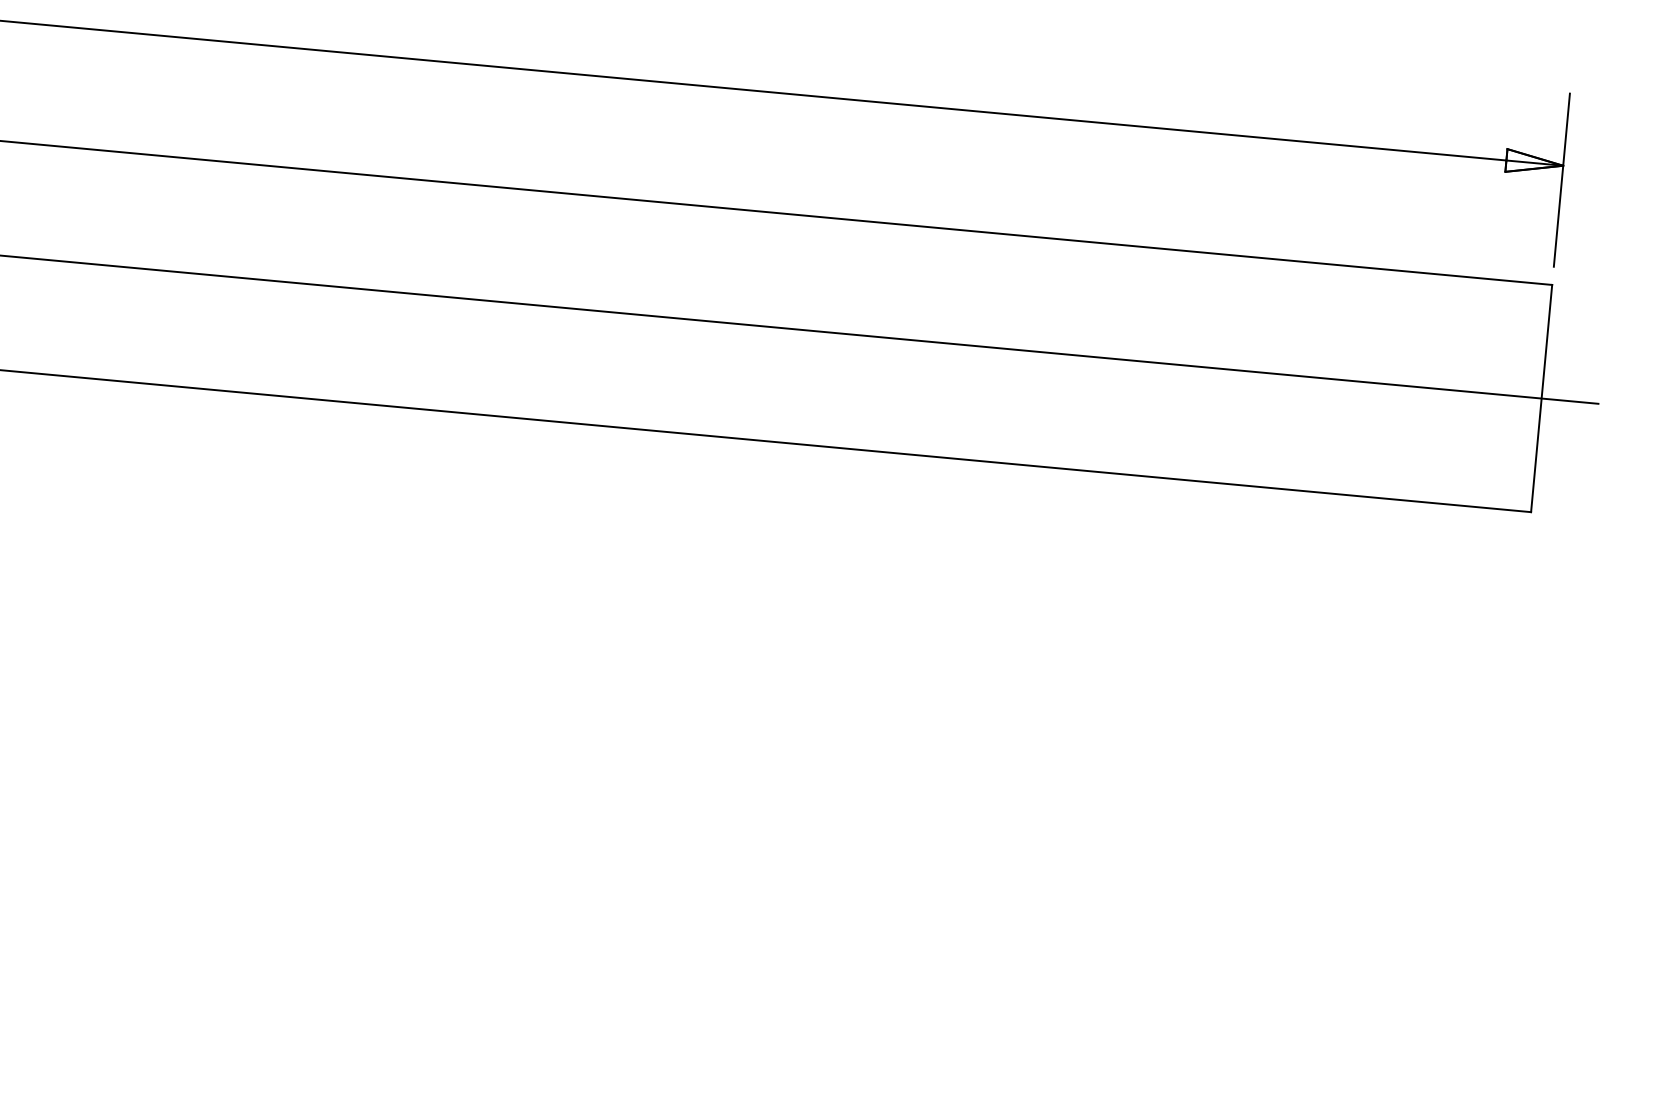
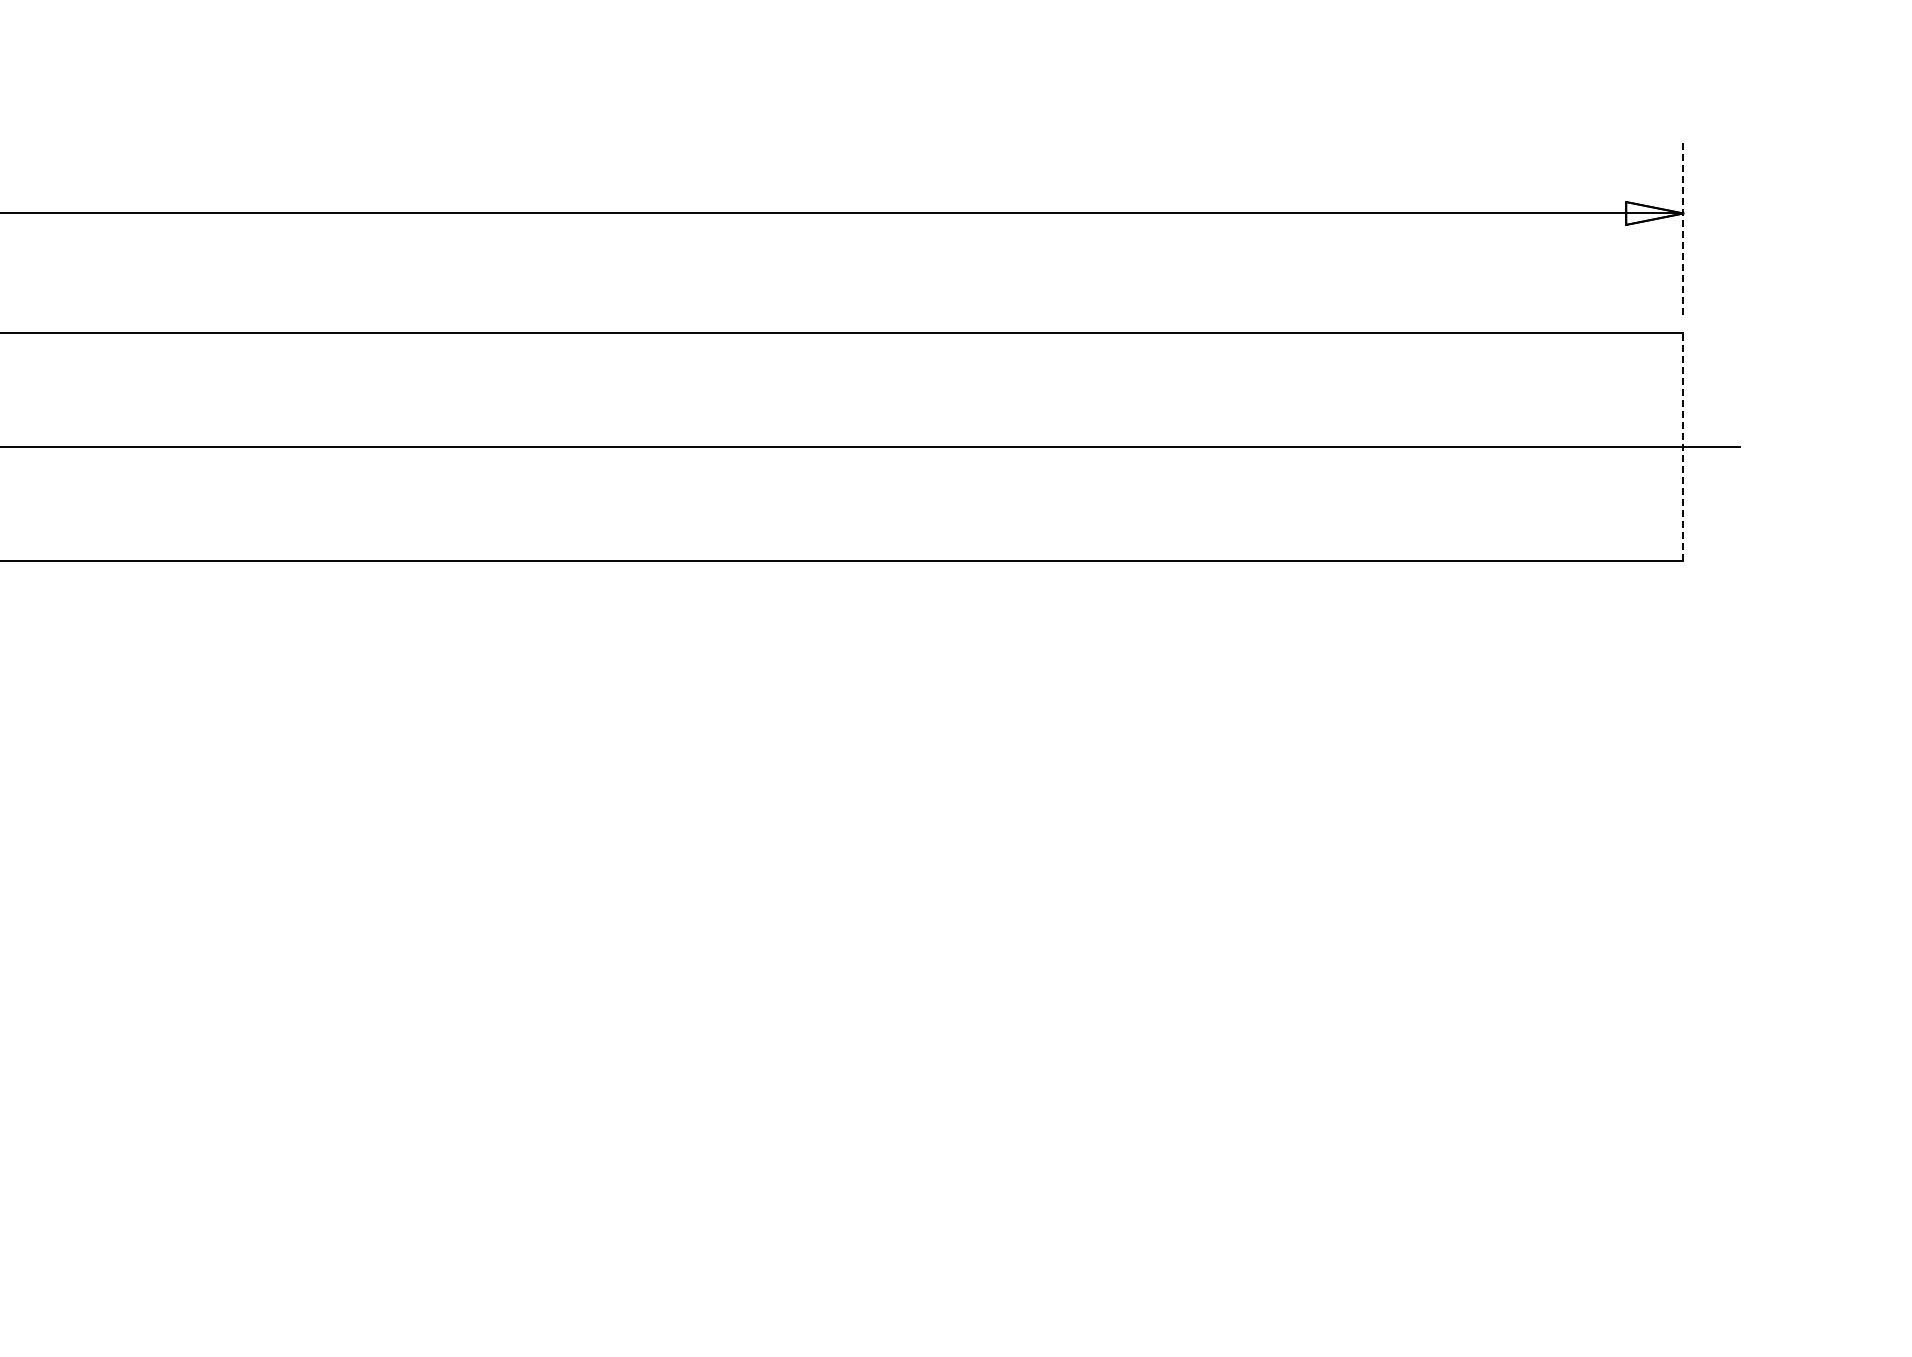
line: (1562, 179) -> (1683, 227), solid -> dashed
line: (1541, 397) -> (1683, 446), solid -> dashed

